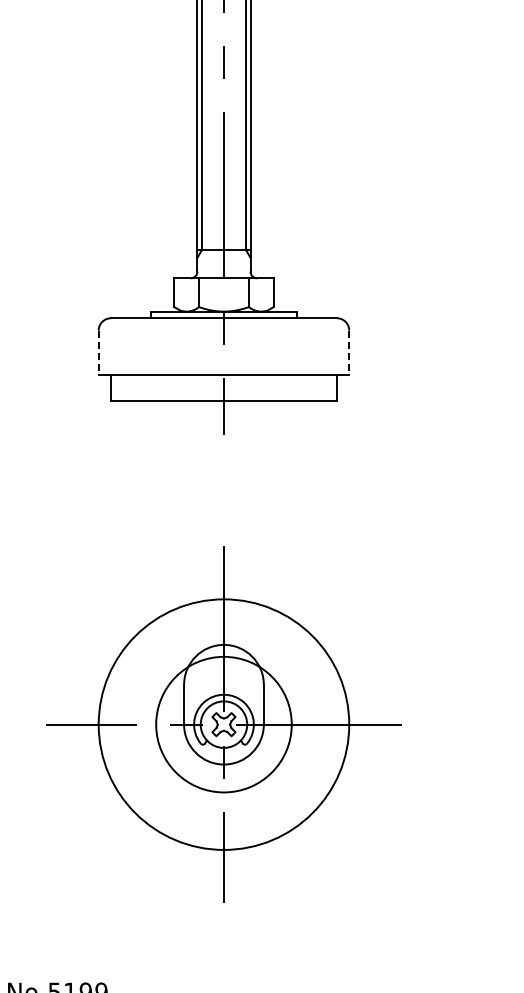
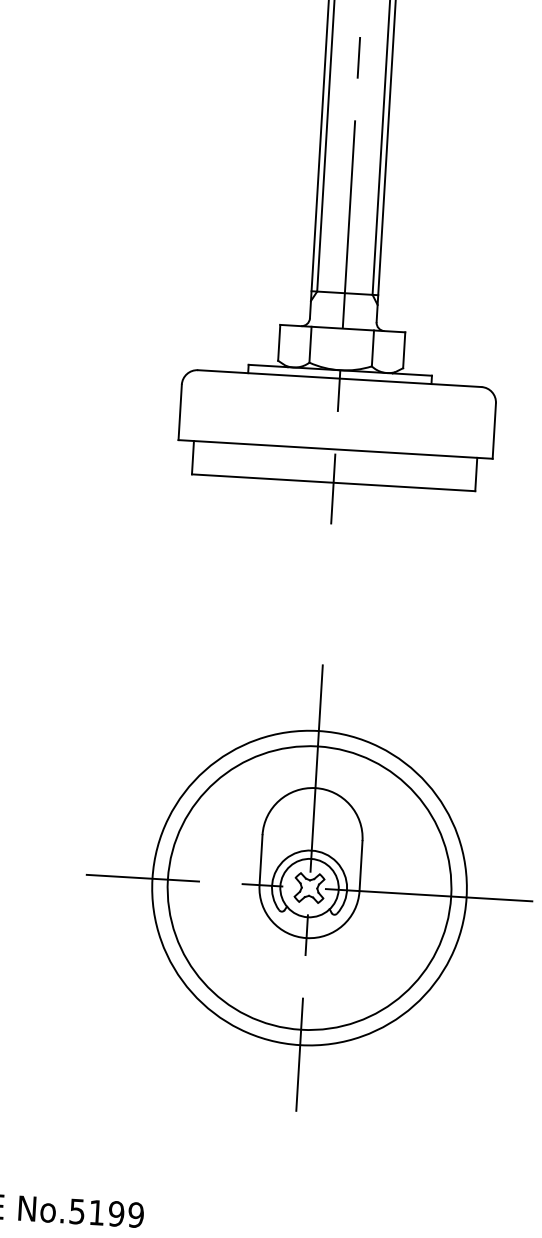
line: (98, 353) -> (179, 413), dashed -> solid
line: (349, 353) -> (494, 432), dashed -> solid
circle: (223, 724) -> (308, 887), size x1.67

